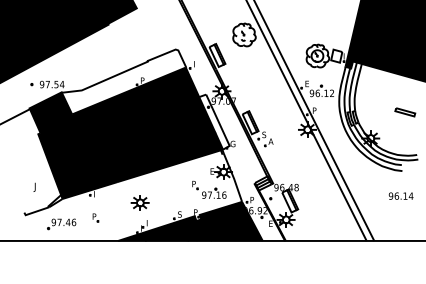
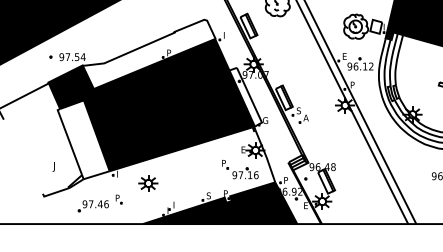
fill: (62, 161) -> (83, 139), removed
part: (139, 202) -> (147, 183), moved
part: (61, 224) -> (93, 206), moved

